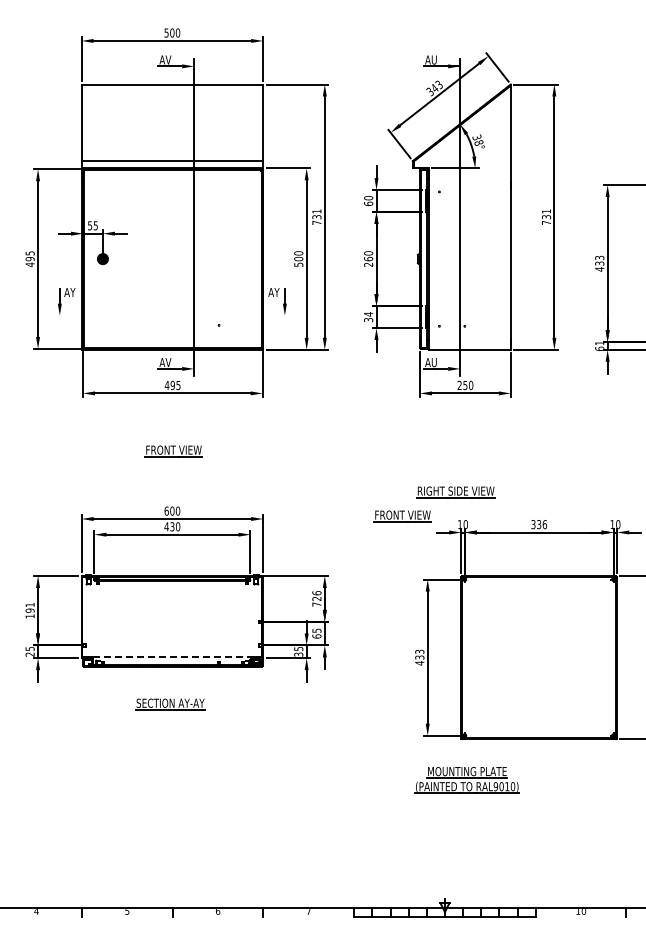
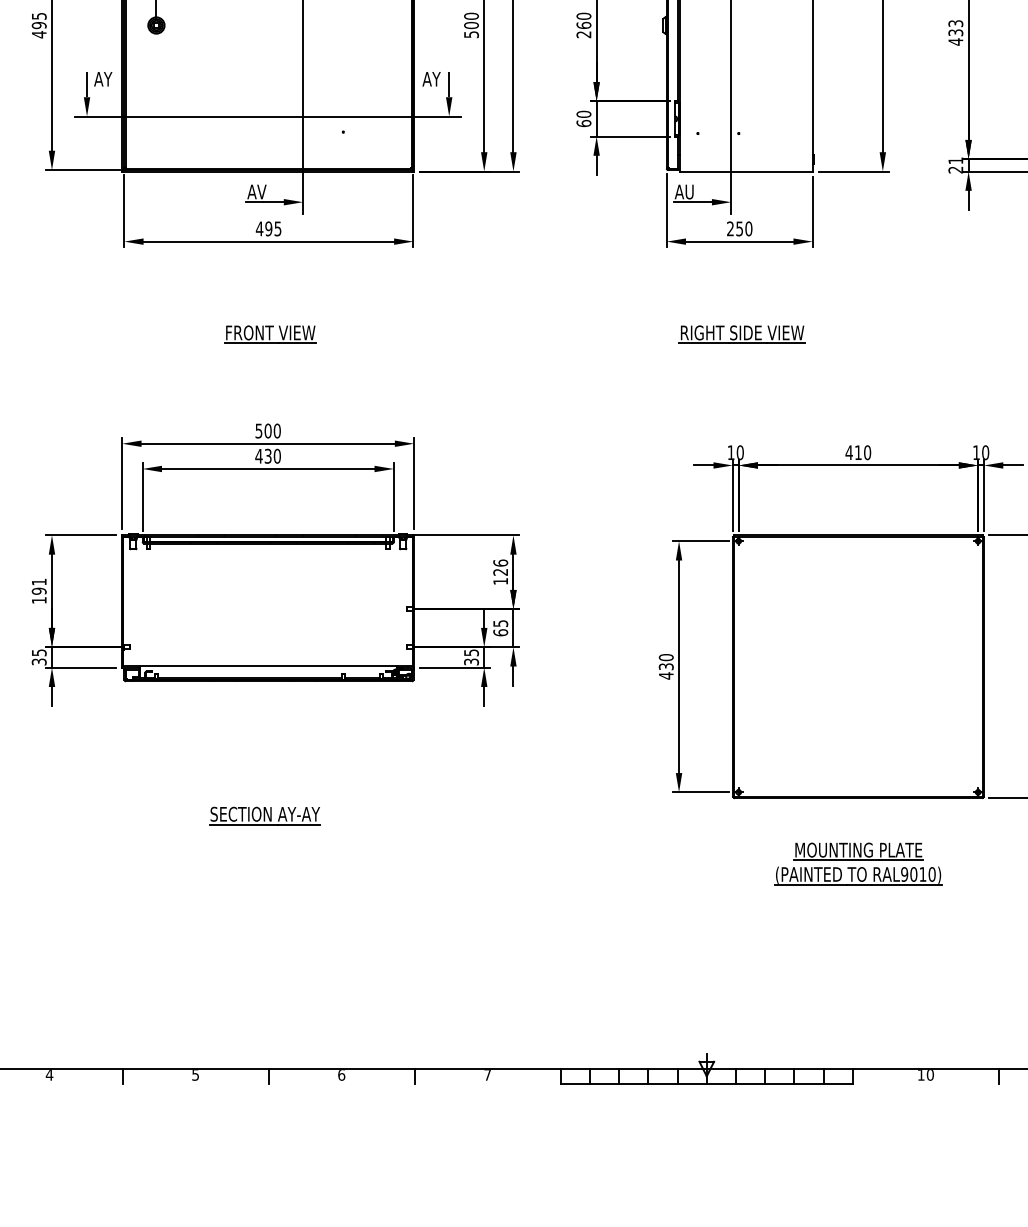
line: (172, 315) -> (268, 116), added
text: (368, 317) -> (583, 119), 34 -> 60
text: (599, 348) -> (955, 169), 61 -> 21
part: (455, 492) -> (741, 335), moved
text: (166, 510) -> (258, 430), 600 -> 500
part: (402, 516) -> (638, 439), removed
text: (539, 524) -> (858, 452), 336 -> 410
text: (316, 604) -> (500, 581), 726 -> 126
text: (419, 651) -> (665, 656), 433 -> 430
text: (30, 654) -> (39, 661), 25 -> 35
line: (172, 657) -> (268, 666), dashed -> solid
part: (170, 704) -> (265, 816), moved
part: (466, 780) -> (857, 864), moved

